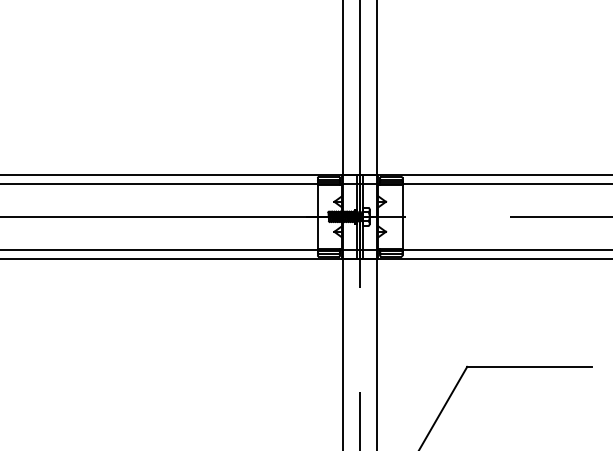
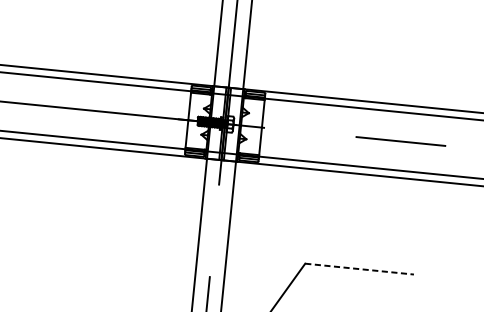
line: (529, 366) -> (359, 268), solid -> dashed

